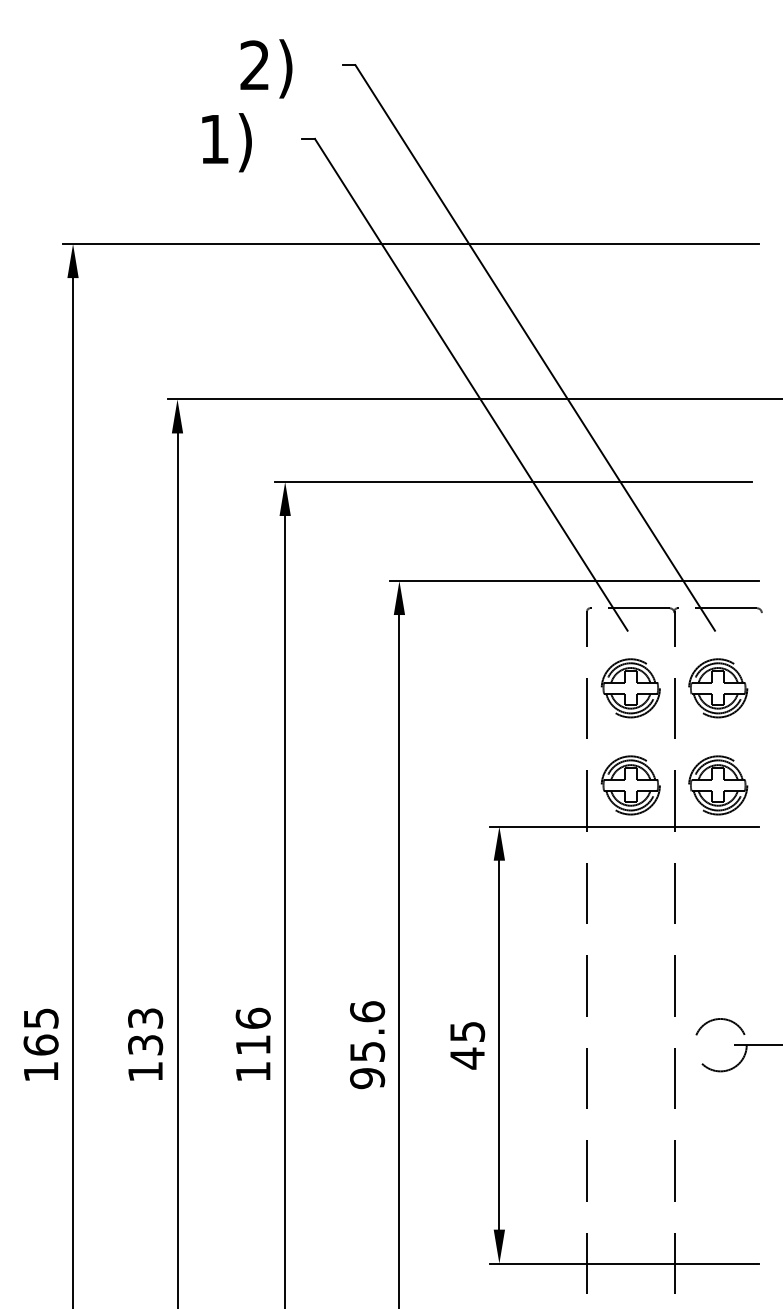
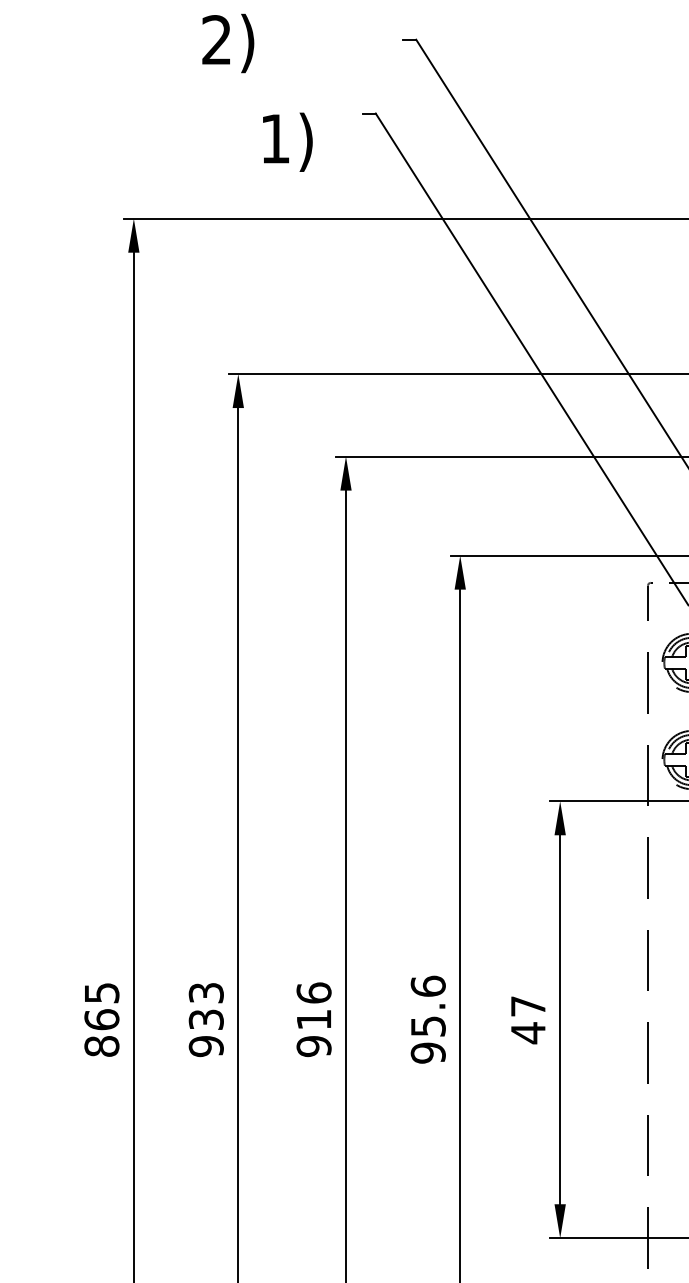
text: (266, 68) -> (228, 43), moved
text: (226, 142) -> (287, 142), moved
text: (467, 1031) -> (528, 1006), 45 -> 47
text: (40, 1071) -> (101, 1046), 165 -> 865
text: (145, 1071) -> (206, 1046), 133 -> 933
text: (252, 1071) -> (313, 1046), 116 -> 916

